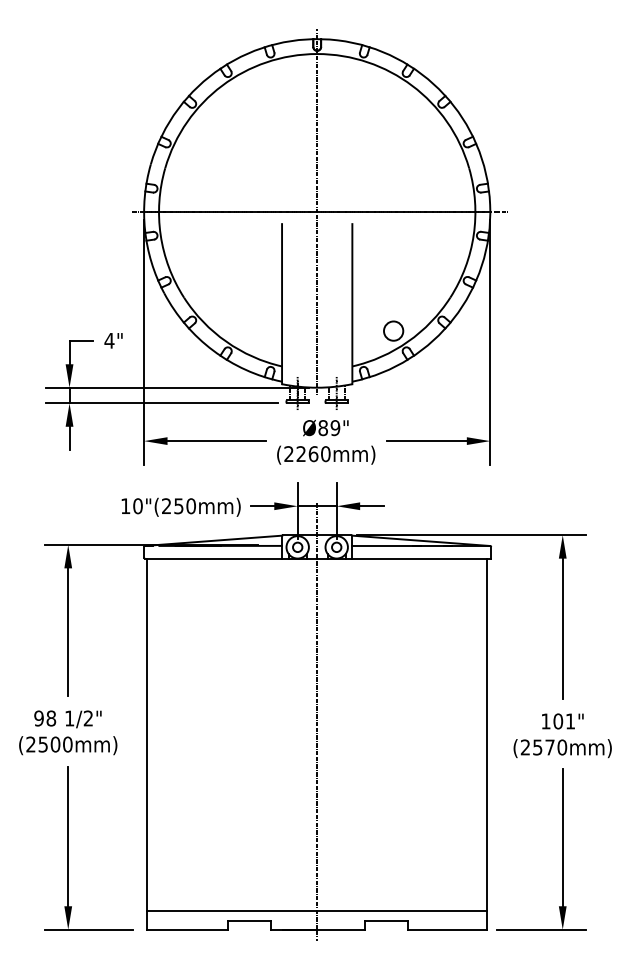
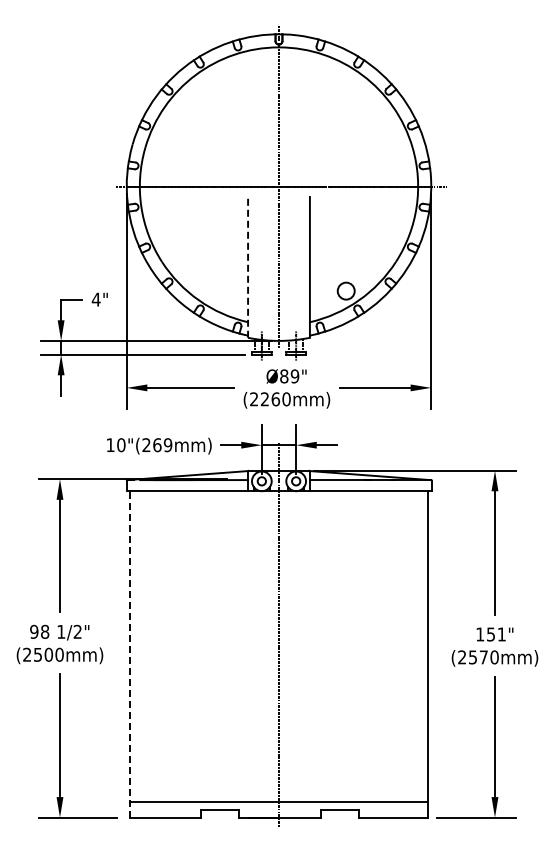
line: (282, 303) -> (248, 266), solid -> dashed
text: (184, 506) -> (162, 445), 10"(250mm) -> 10"(269mm)
text: (557, 721) -> (490, 634), 101" -> 151"
line: (147, 743) -> (129, 653), solid -> dashed

